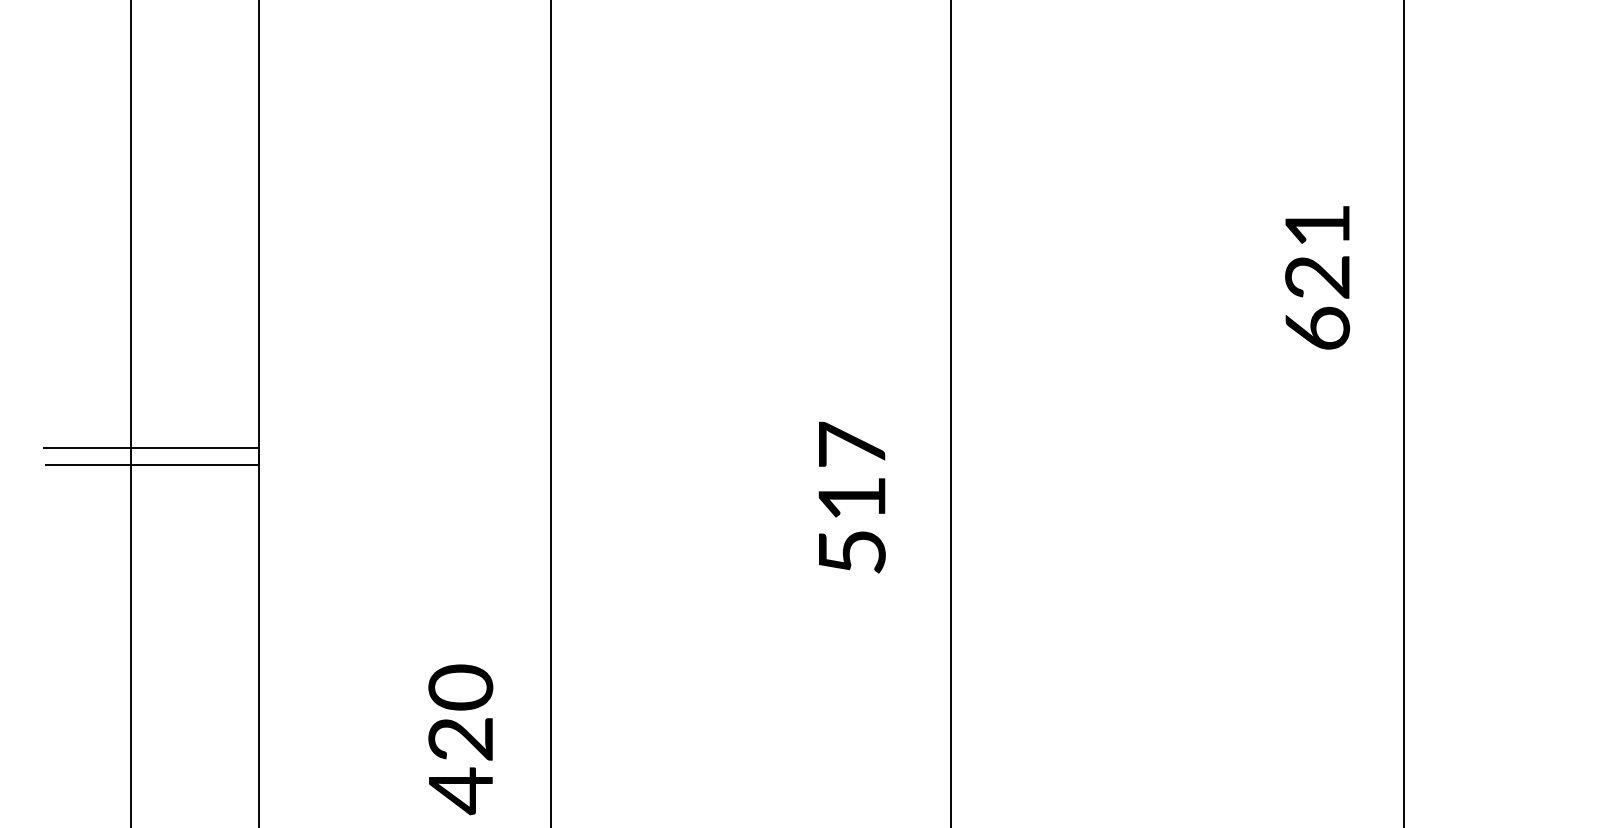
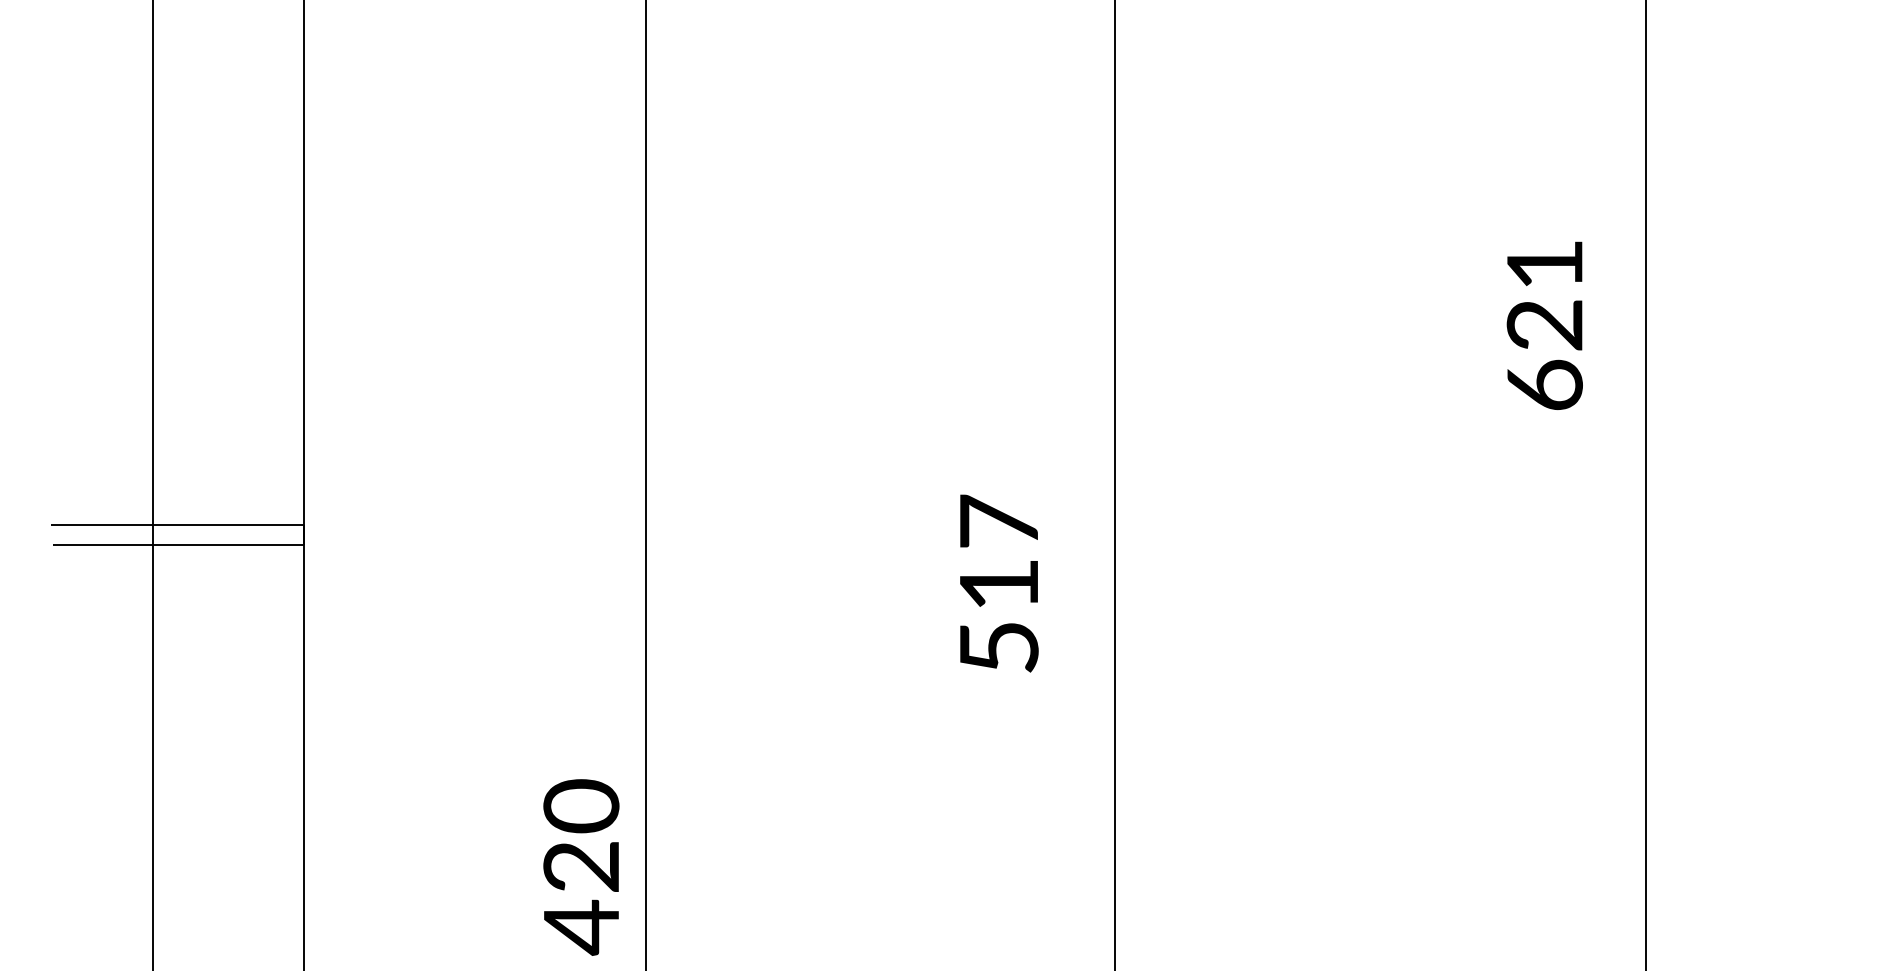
text: (460, 739) -> (581, 867), moved

